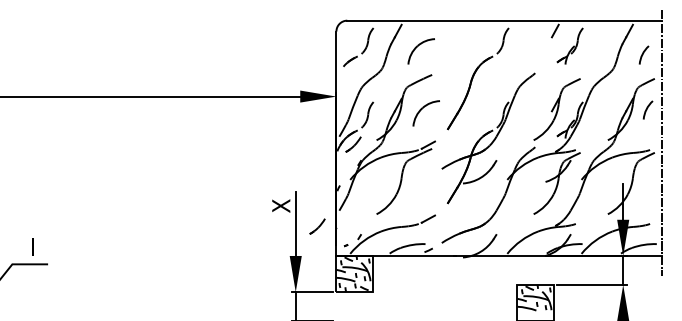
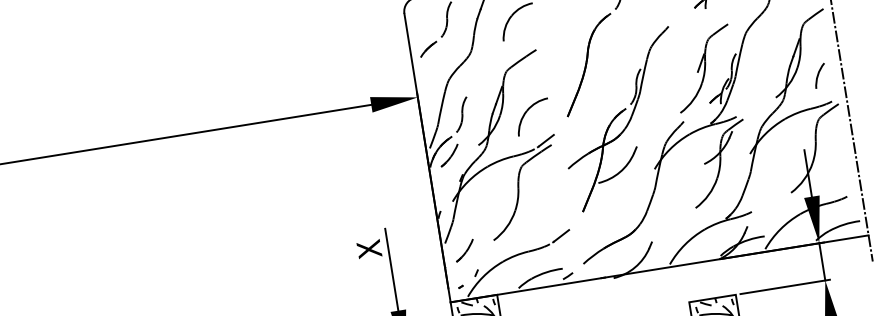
arc: (647, 109) -> (819, 75), moved
part: (425, 113) -> (531, 117), moved
line: (318, 226) -> (466, 250), moved

